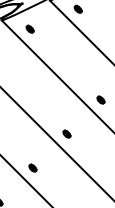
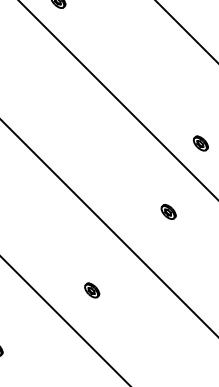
part: (66, 133) -> (167, 210), moved
part: (32, 167) -> (91, 289), moved

